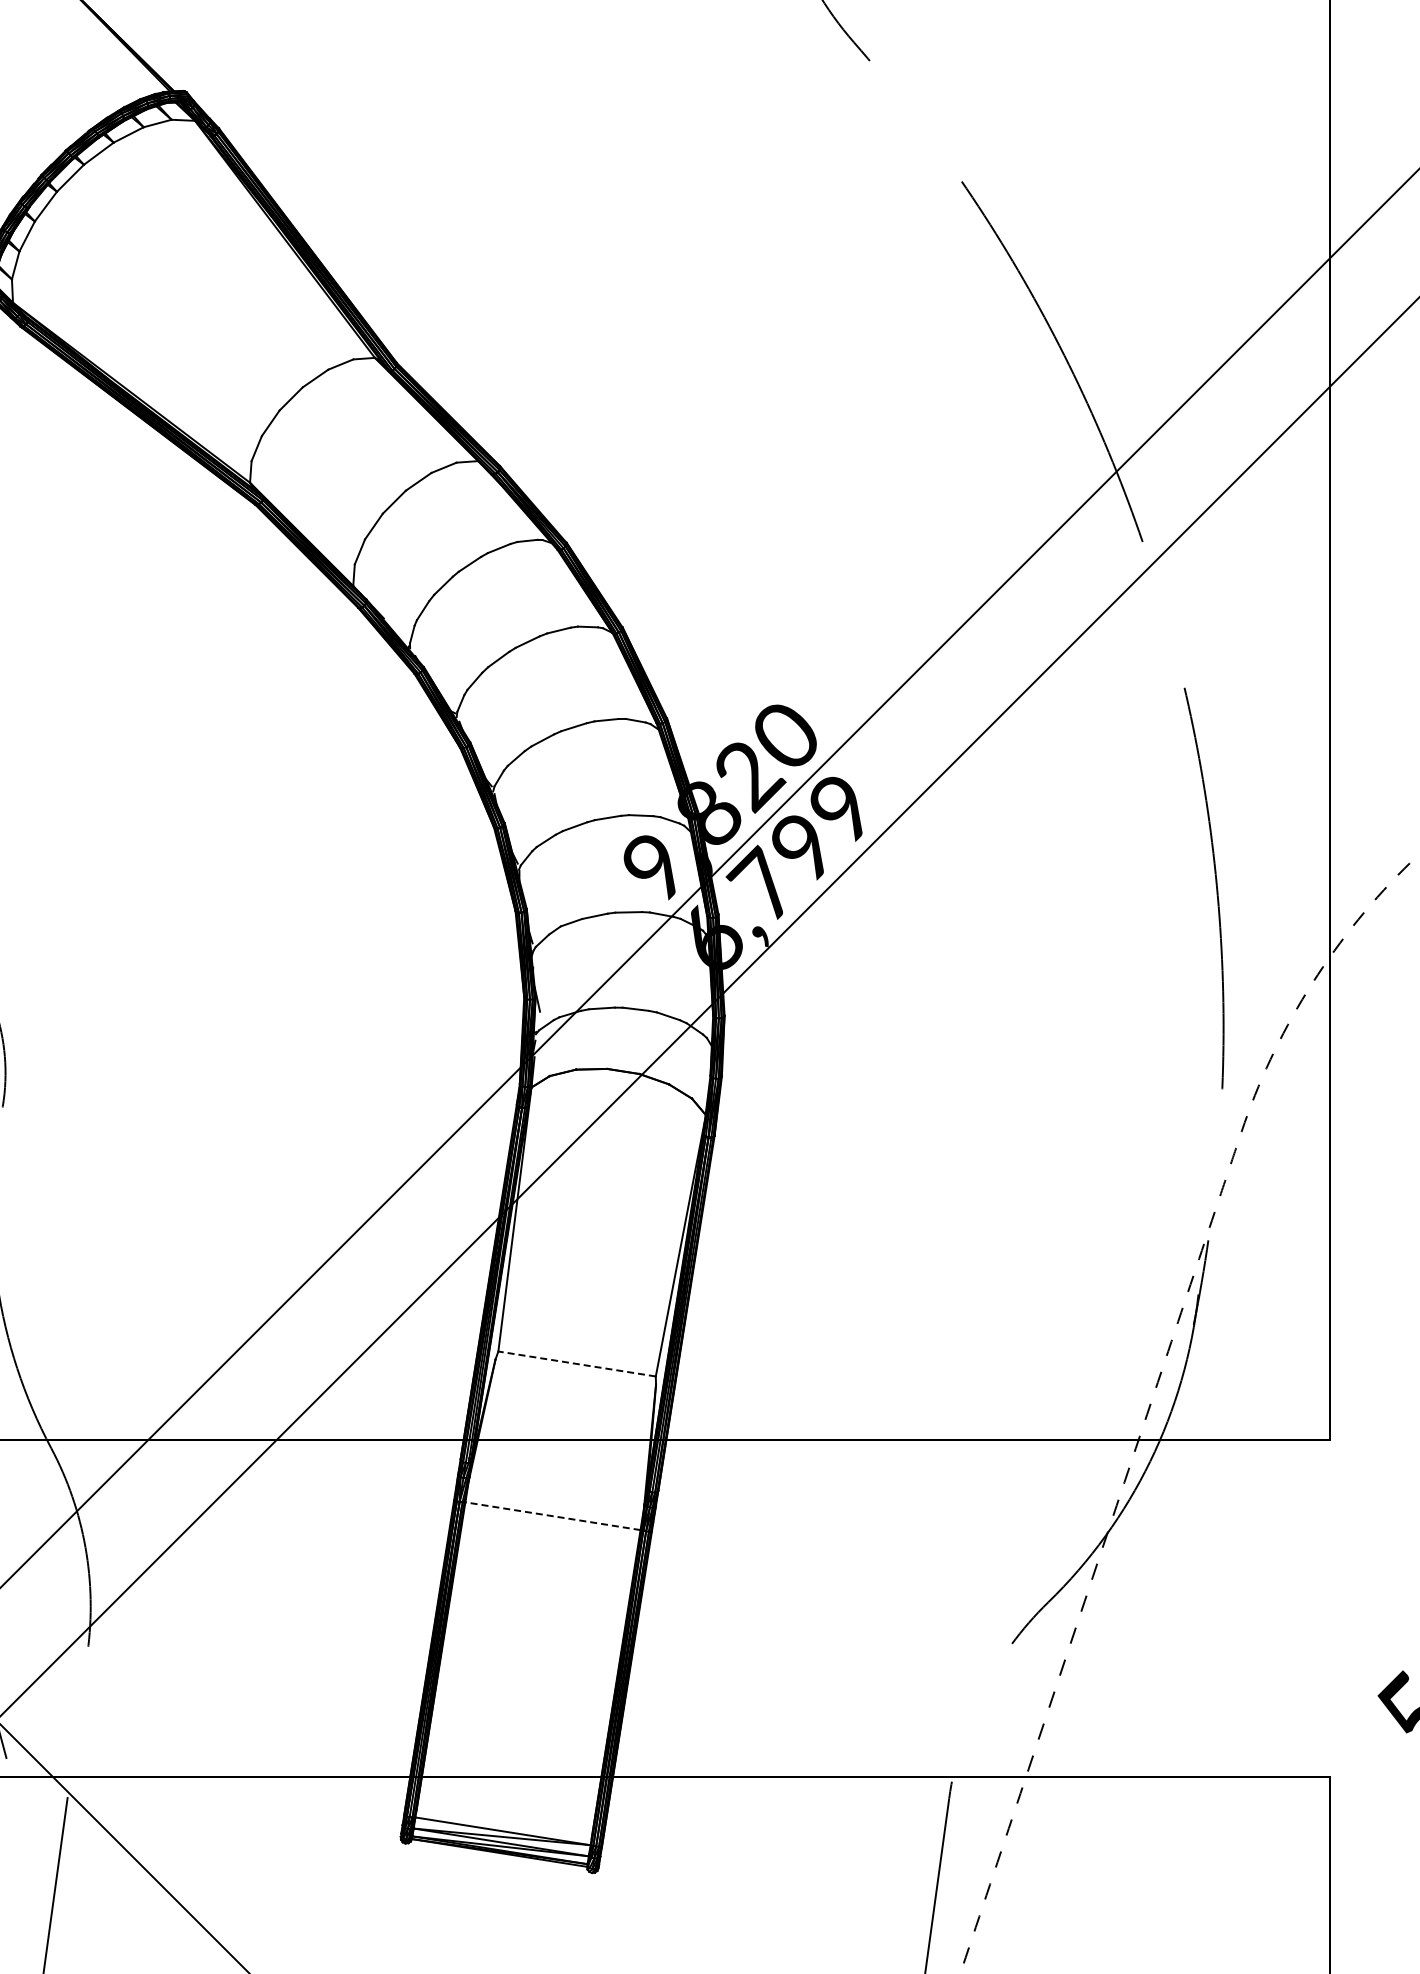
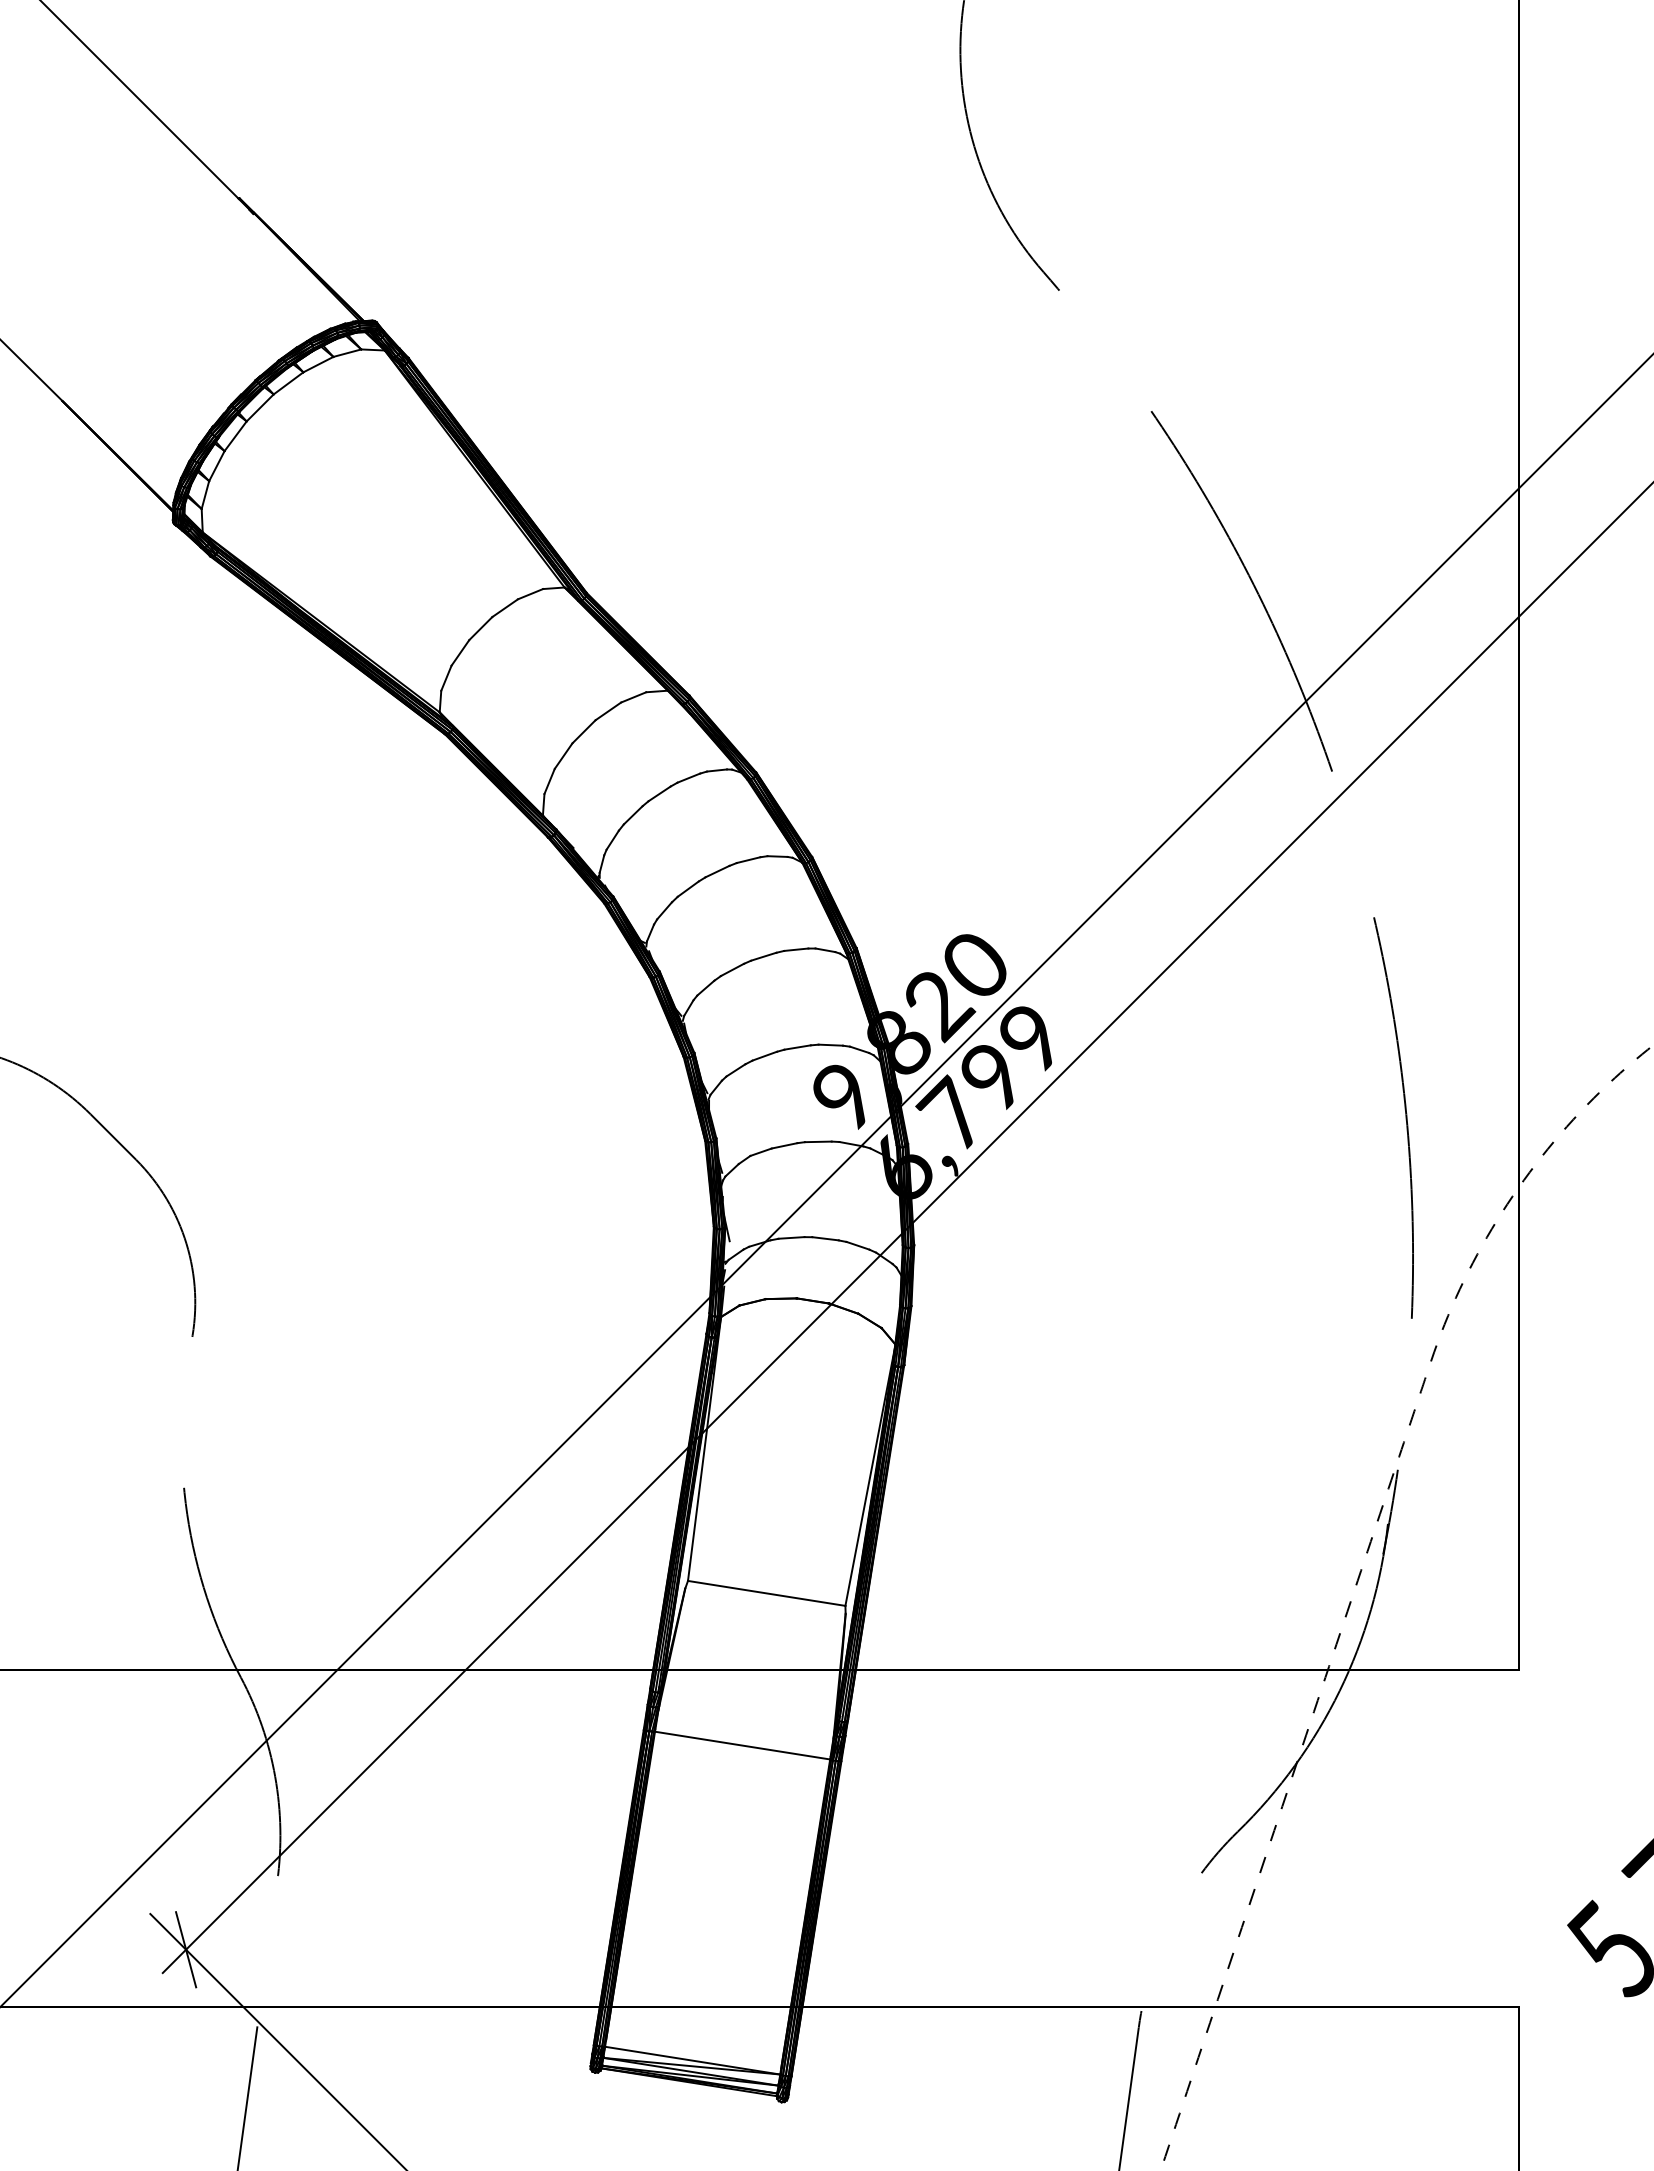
line: (576, 1364) -> (766, 1593), dashed -> solid
line: (552, 1516) -> (742, 1745), dashed -> solid

